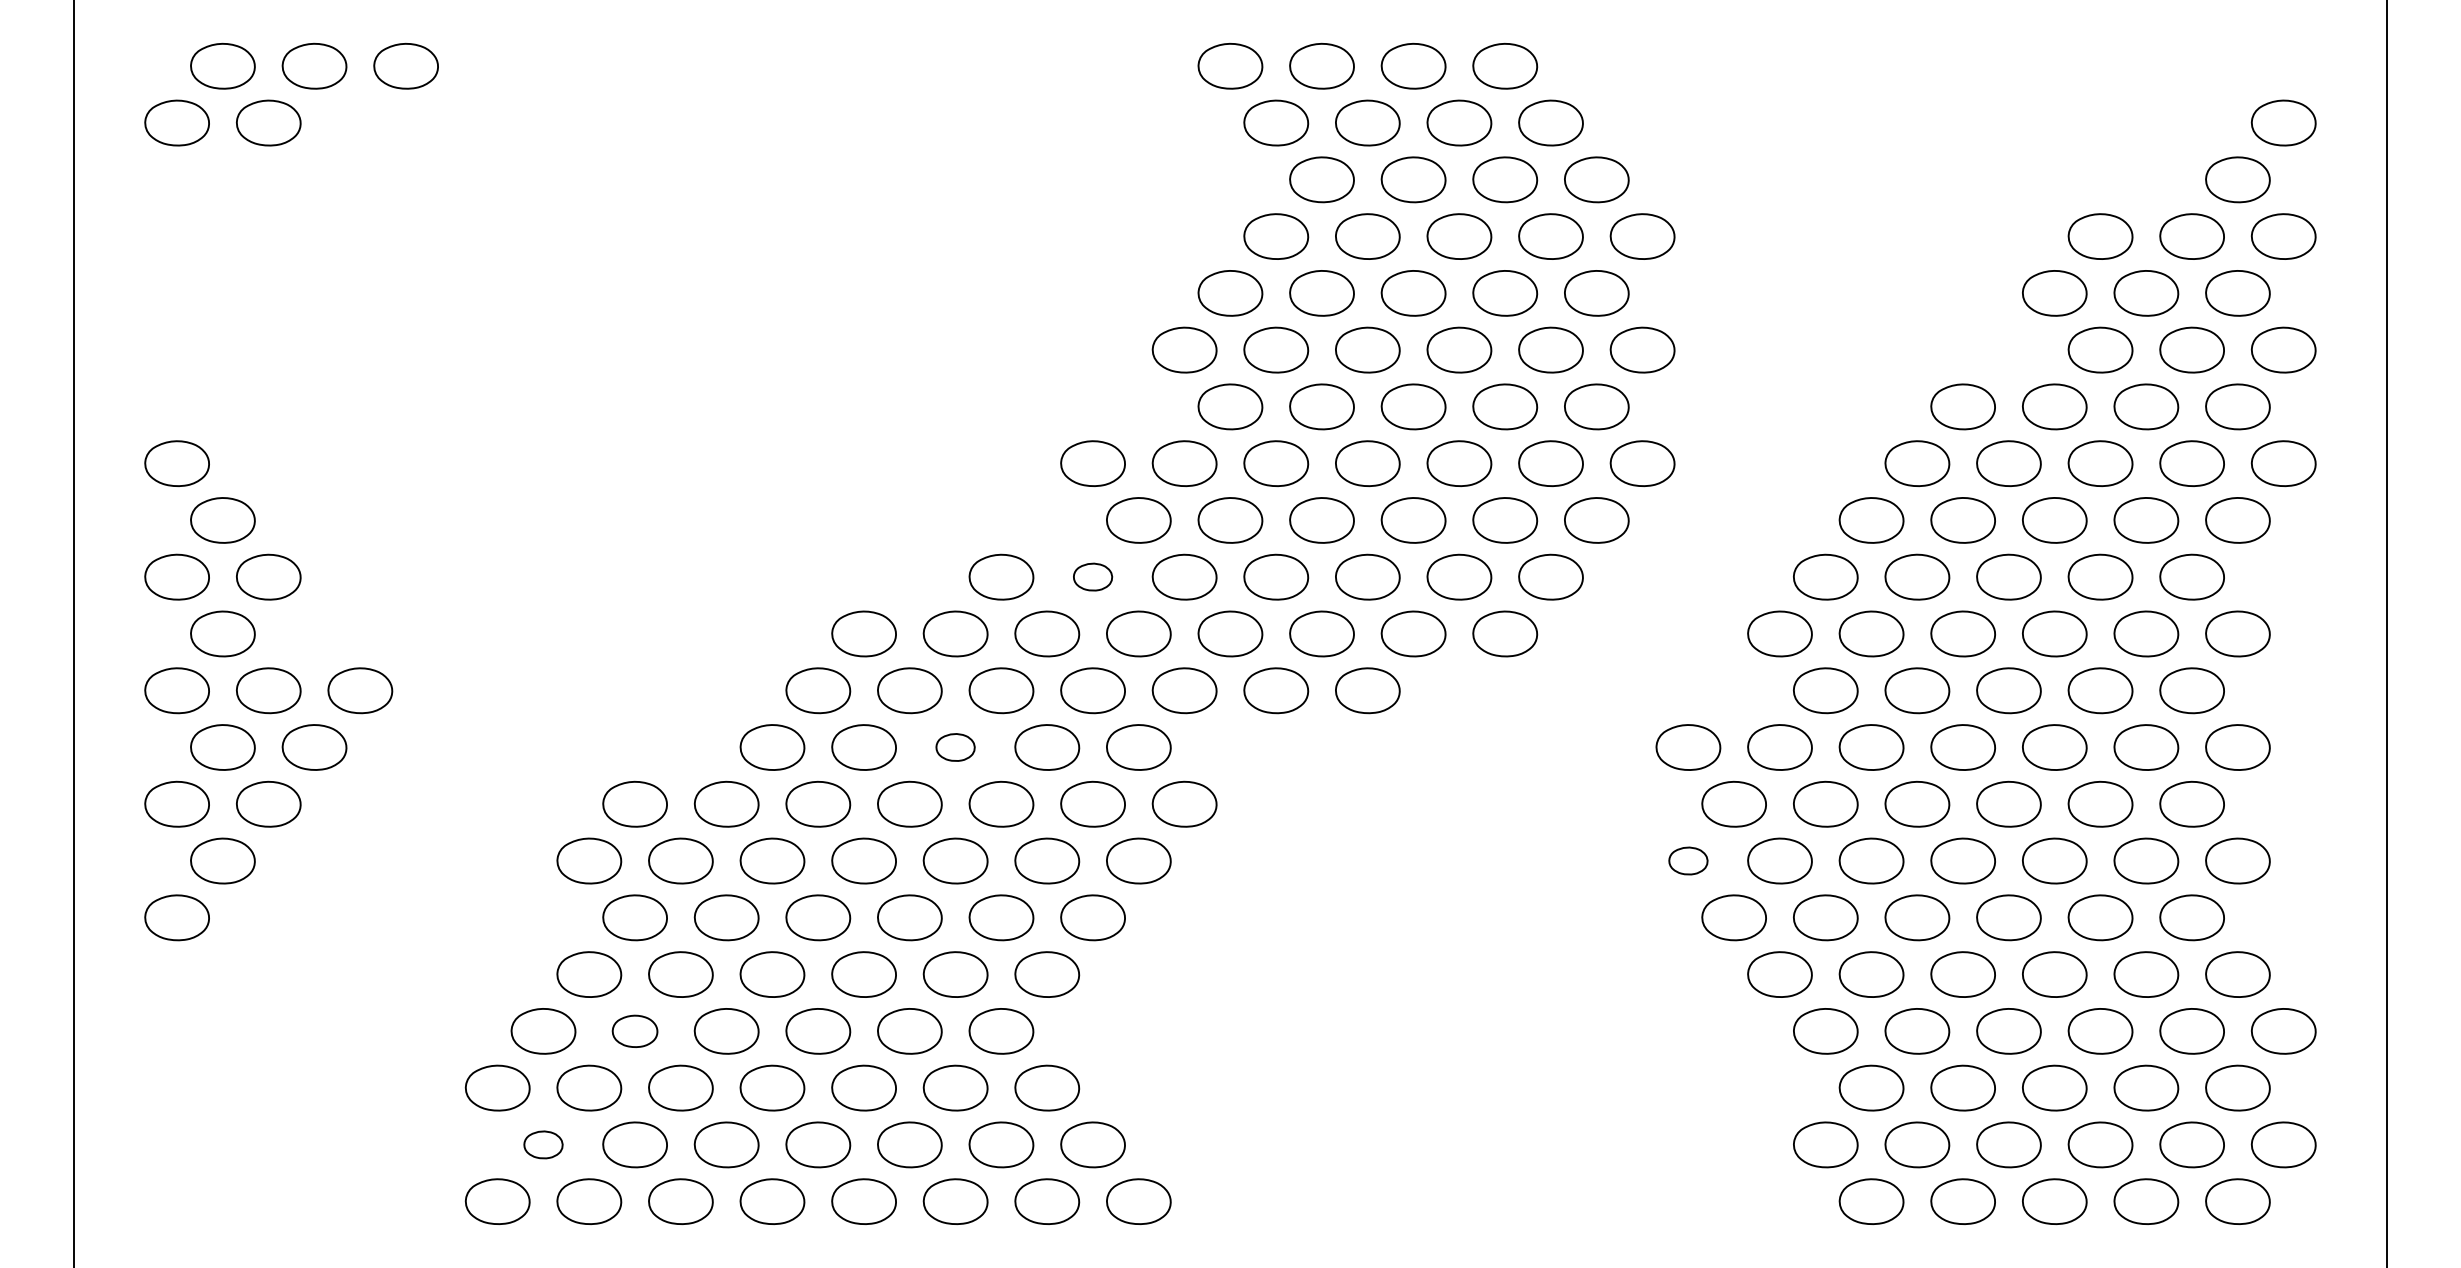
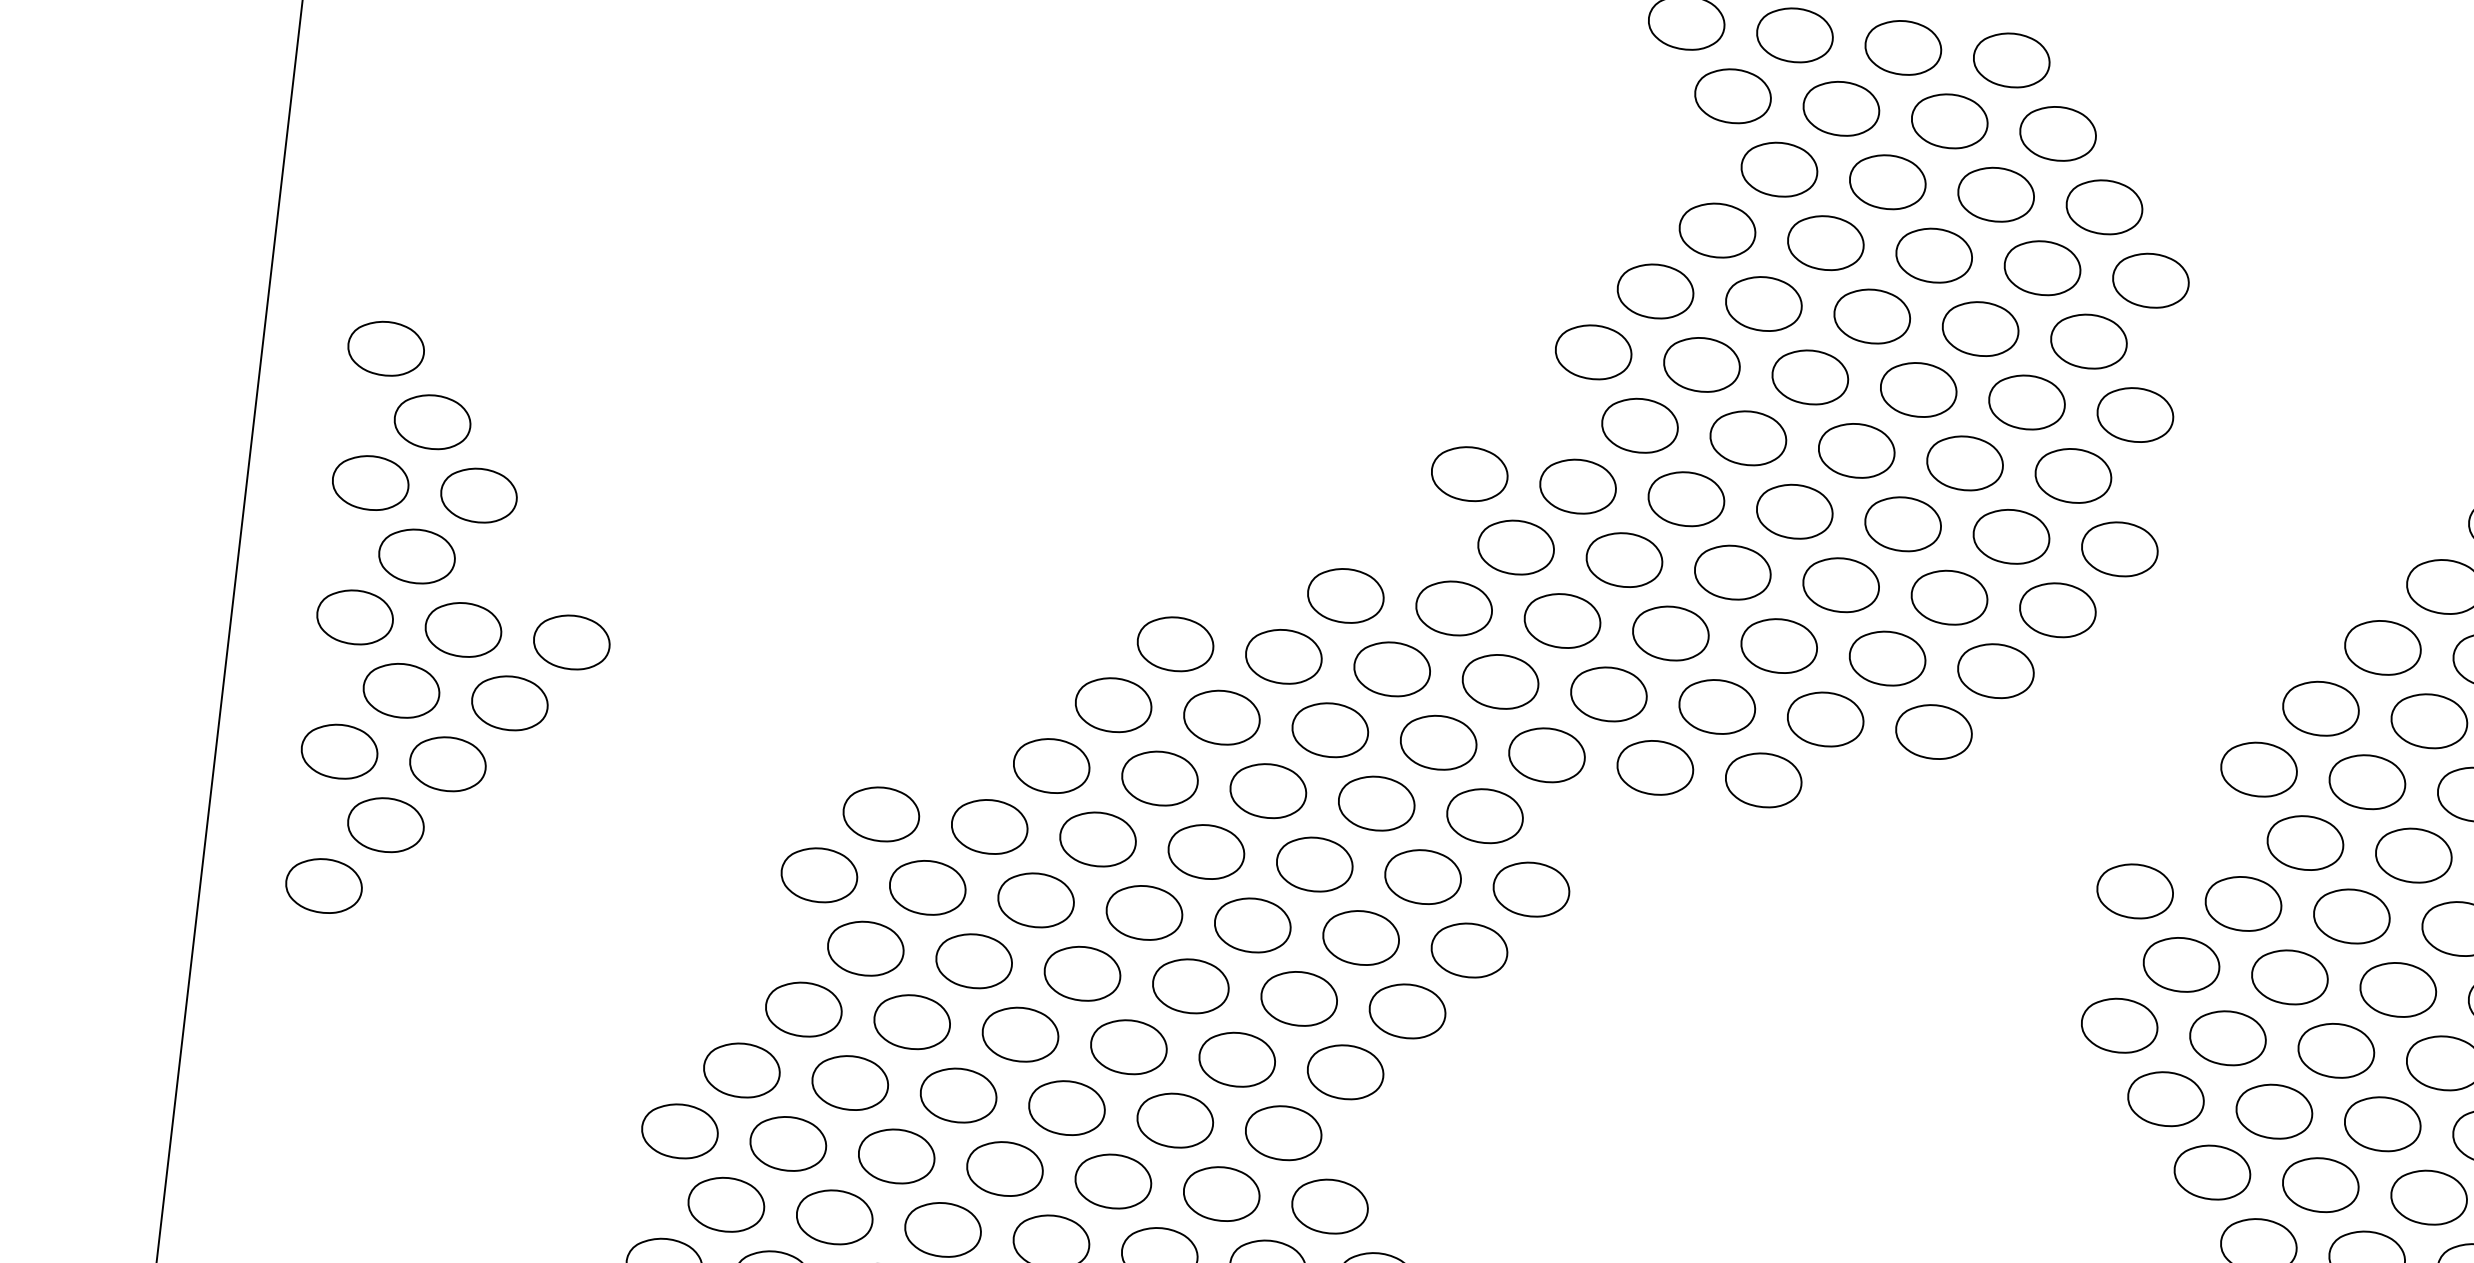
part: (1092, 576) -> (1453, 607), size x1.67
part: (955, 747) -> (1268, 791), size x1.67
part: (1688, 860) -> (2119, 1025), size x1.67
part: (634, 1031) -> (849, 1083), size x1.43
part: (543, 1144) -> (726, 1204), size x1.67

